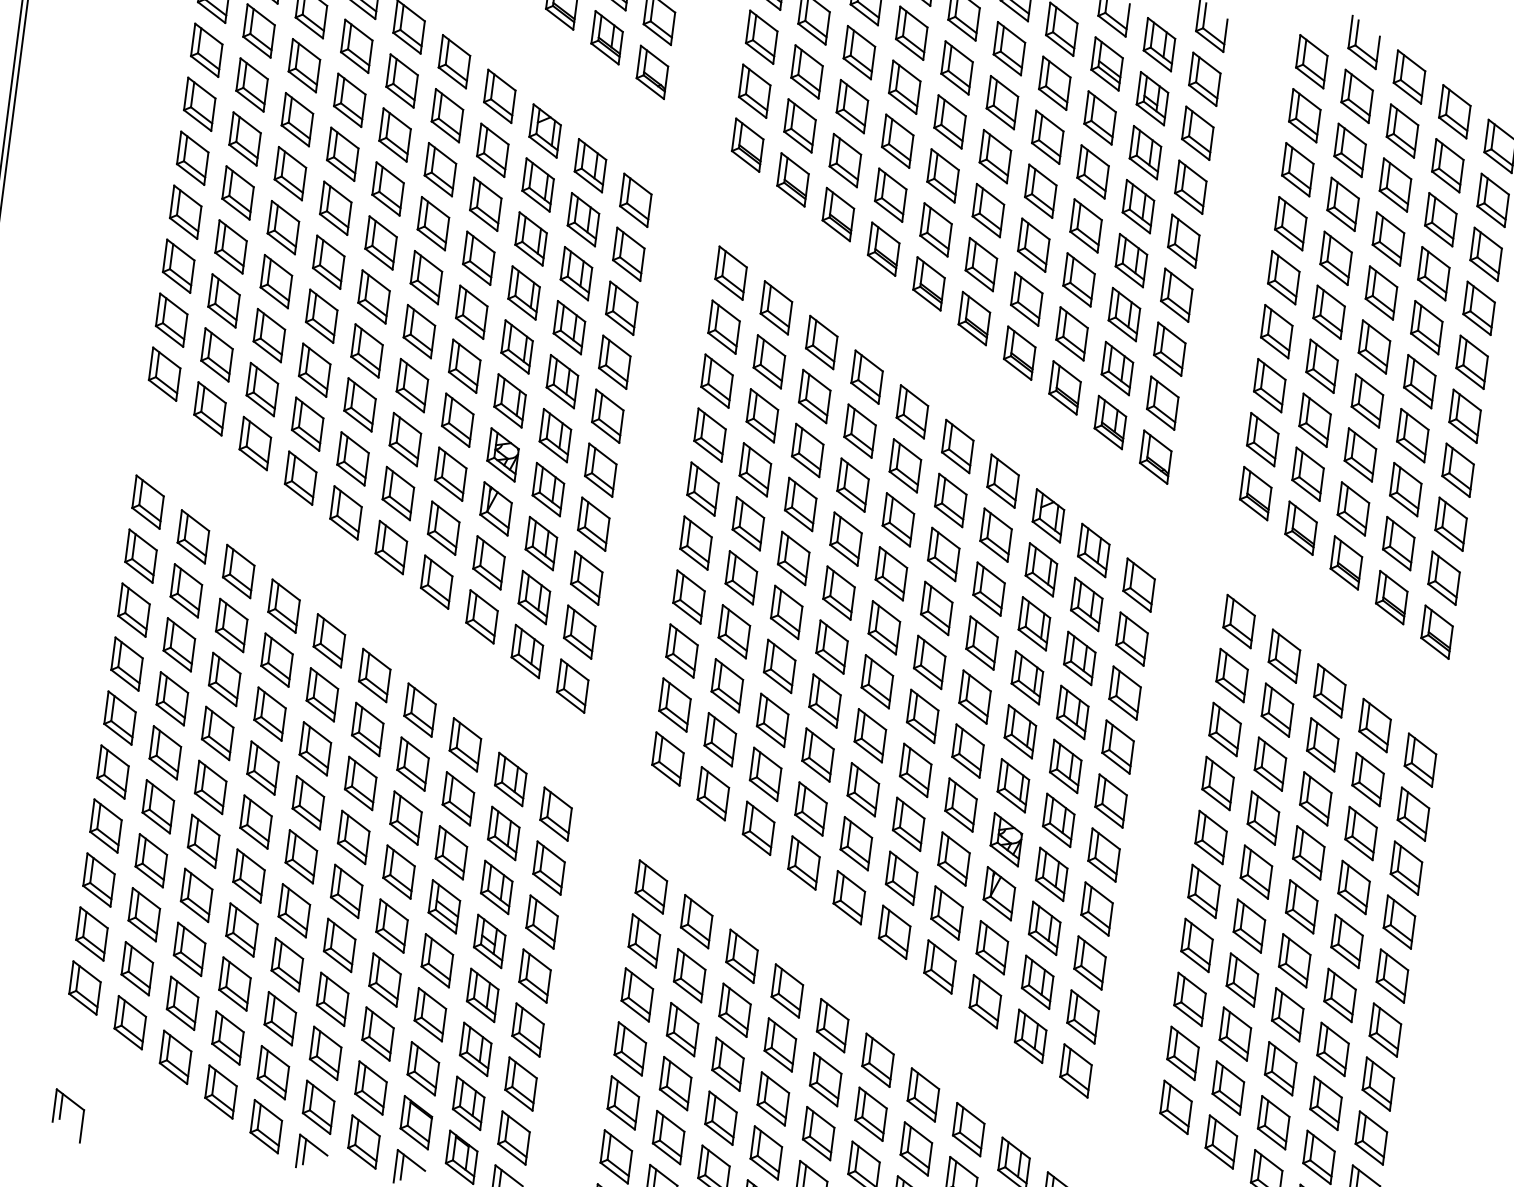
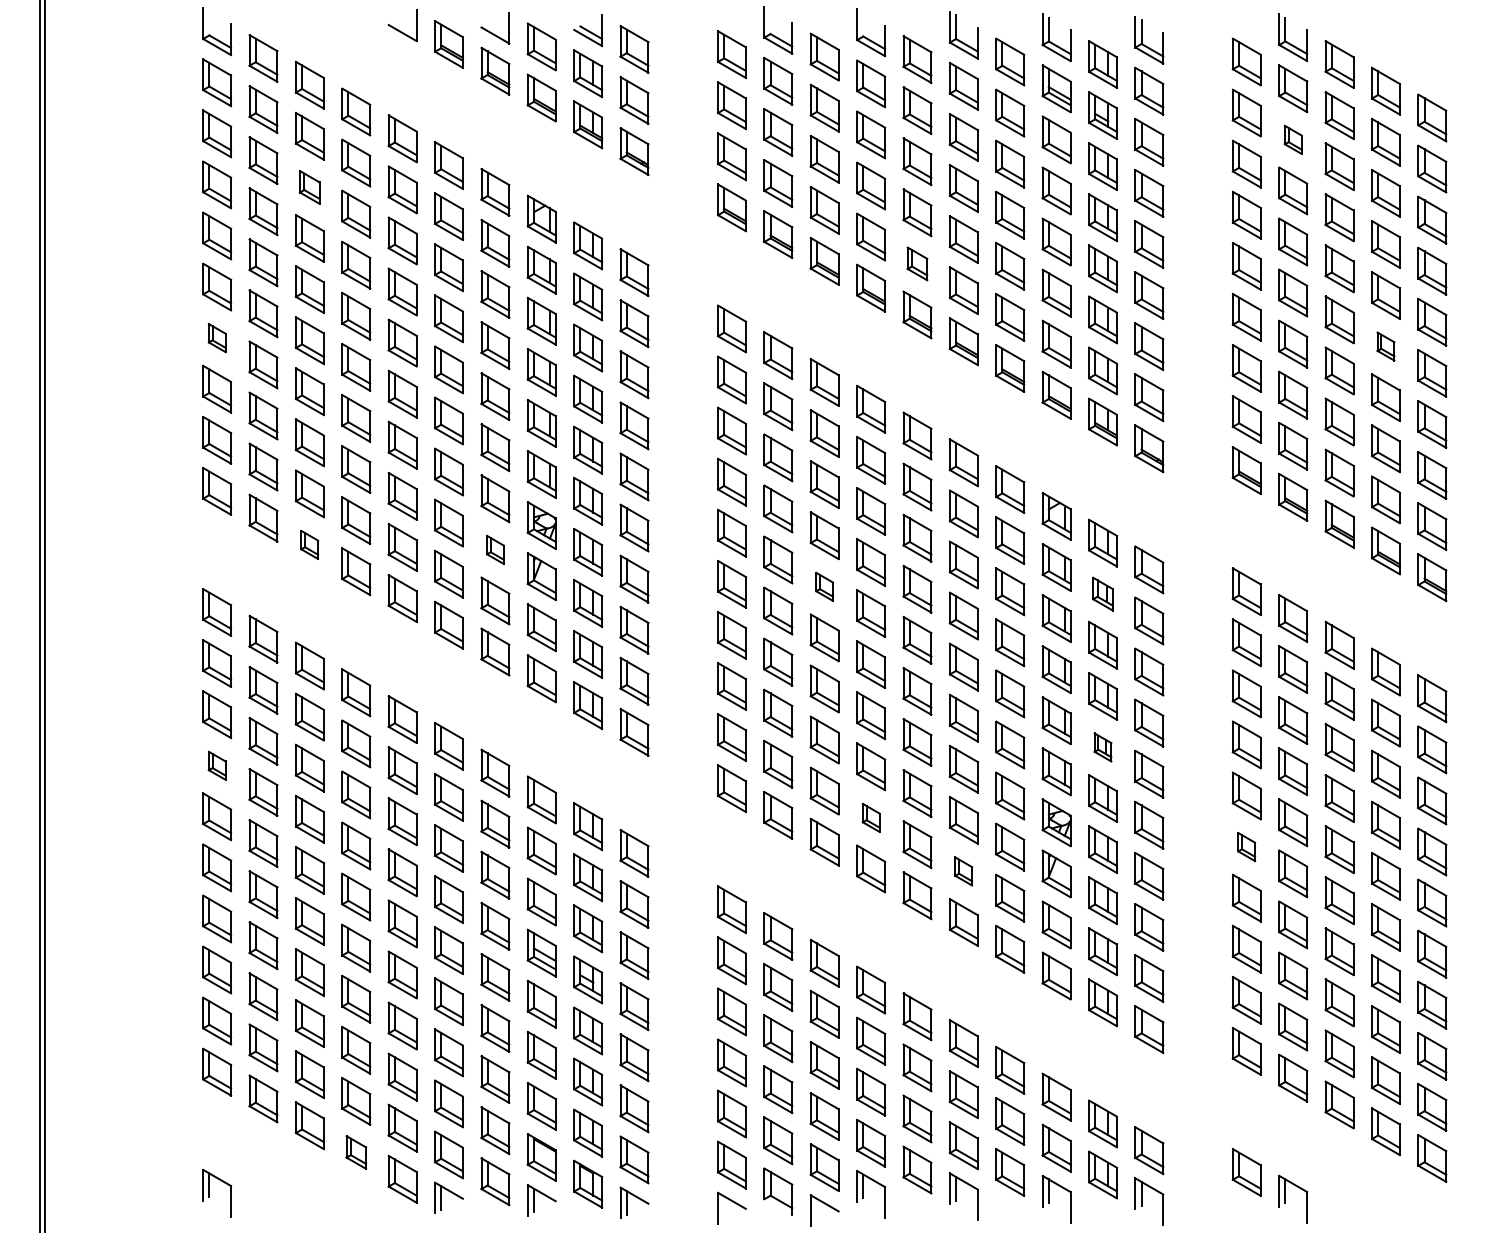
part: (304, 65) -> (309, 187), size x0.7
part: (1350, 150) -> (1293, 139), size x0.6
part: (186, 211) -> (217, 337), size x0.6
part: (936, 229) -> (917, 263), size x0.7
part: (1419, 381) -> (1385, 346), size x0.6
part: (255, 443) -> (309, 544), size x0.6
part: (450, 473) -> (495, 549), size x0.6
part: (793, 558) -> (824, 586), size x0.6
part: (1086, 603) -> (1102, 593), size x0.7
part: (127, 663) -> (217, 765), size x0.6
part: (1065, 766) -> (1102, 747), size x0.6
part: (811, 808) -> (871, 817), size x0.6
part: (901, 878) -> (963, 871), size x0.6
part: (1203, 890) -> (1246, 846), size x0.6
part: (221, 1092) -> (356, 1152), size x0.7

